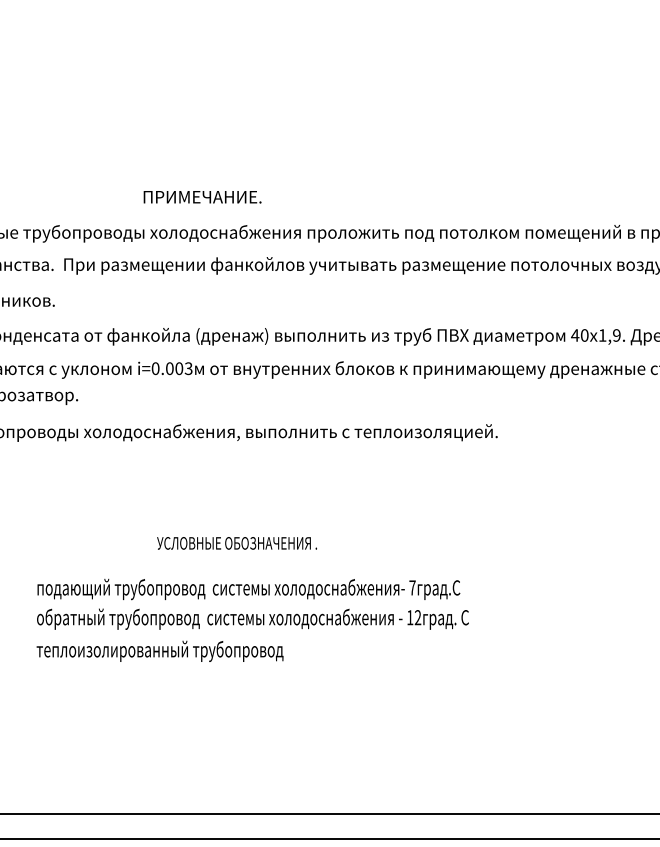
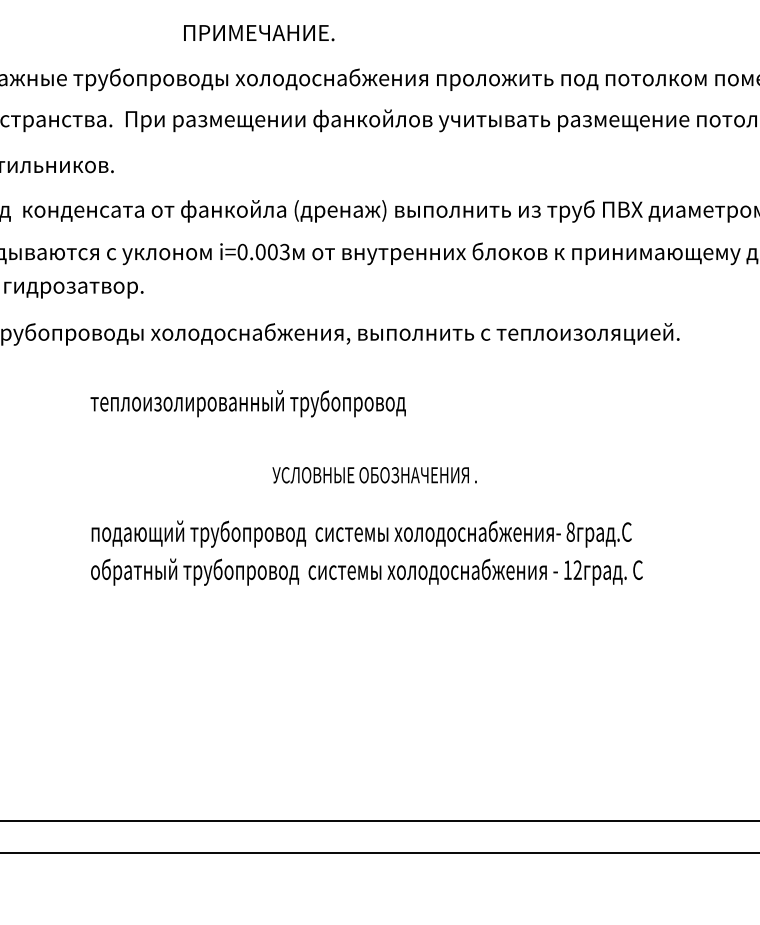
text: (202, 197) -> (259, 33), moved
text: (236, 543) -> (373, 475), moved
text: (412, 587) -> (570, 531), 7 -> 8
text: (159, 650) -> (247, 402), moved

